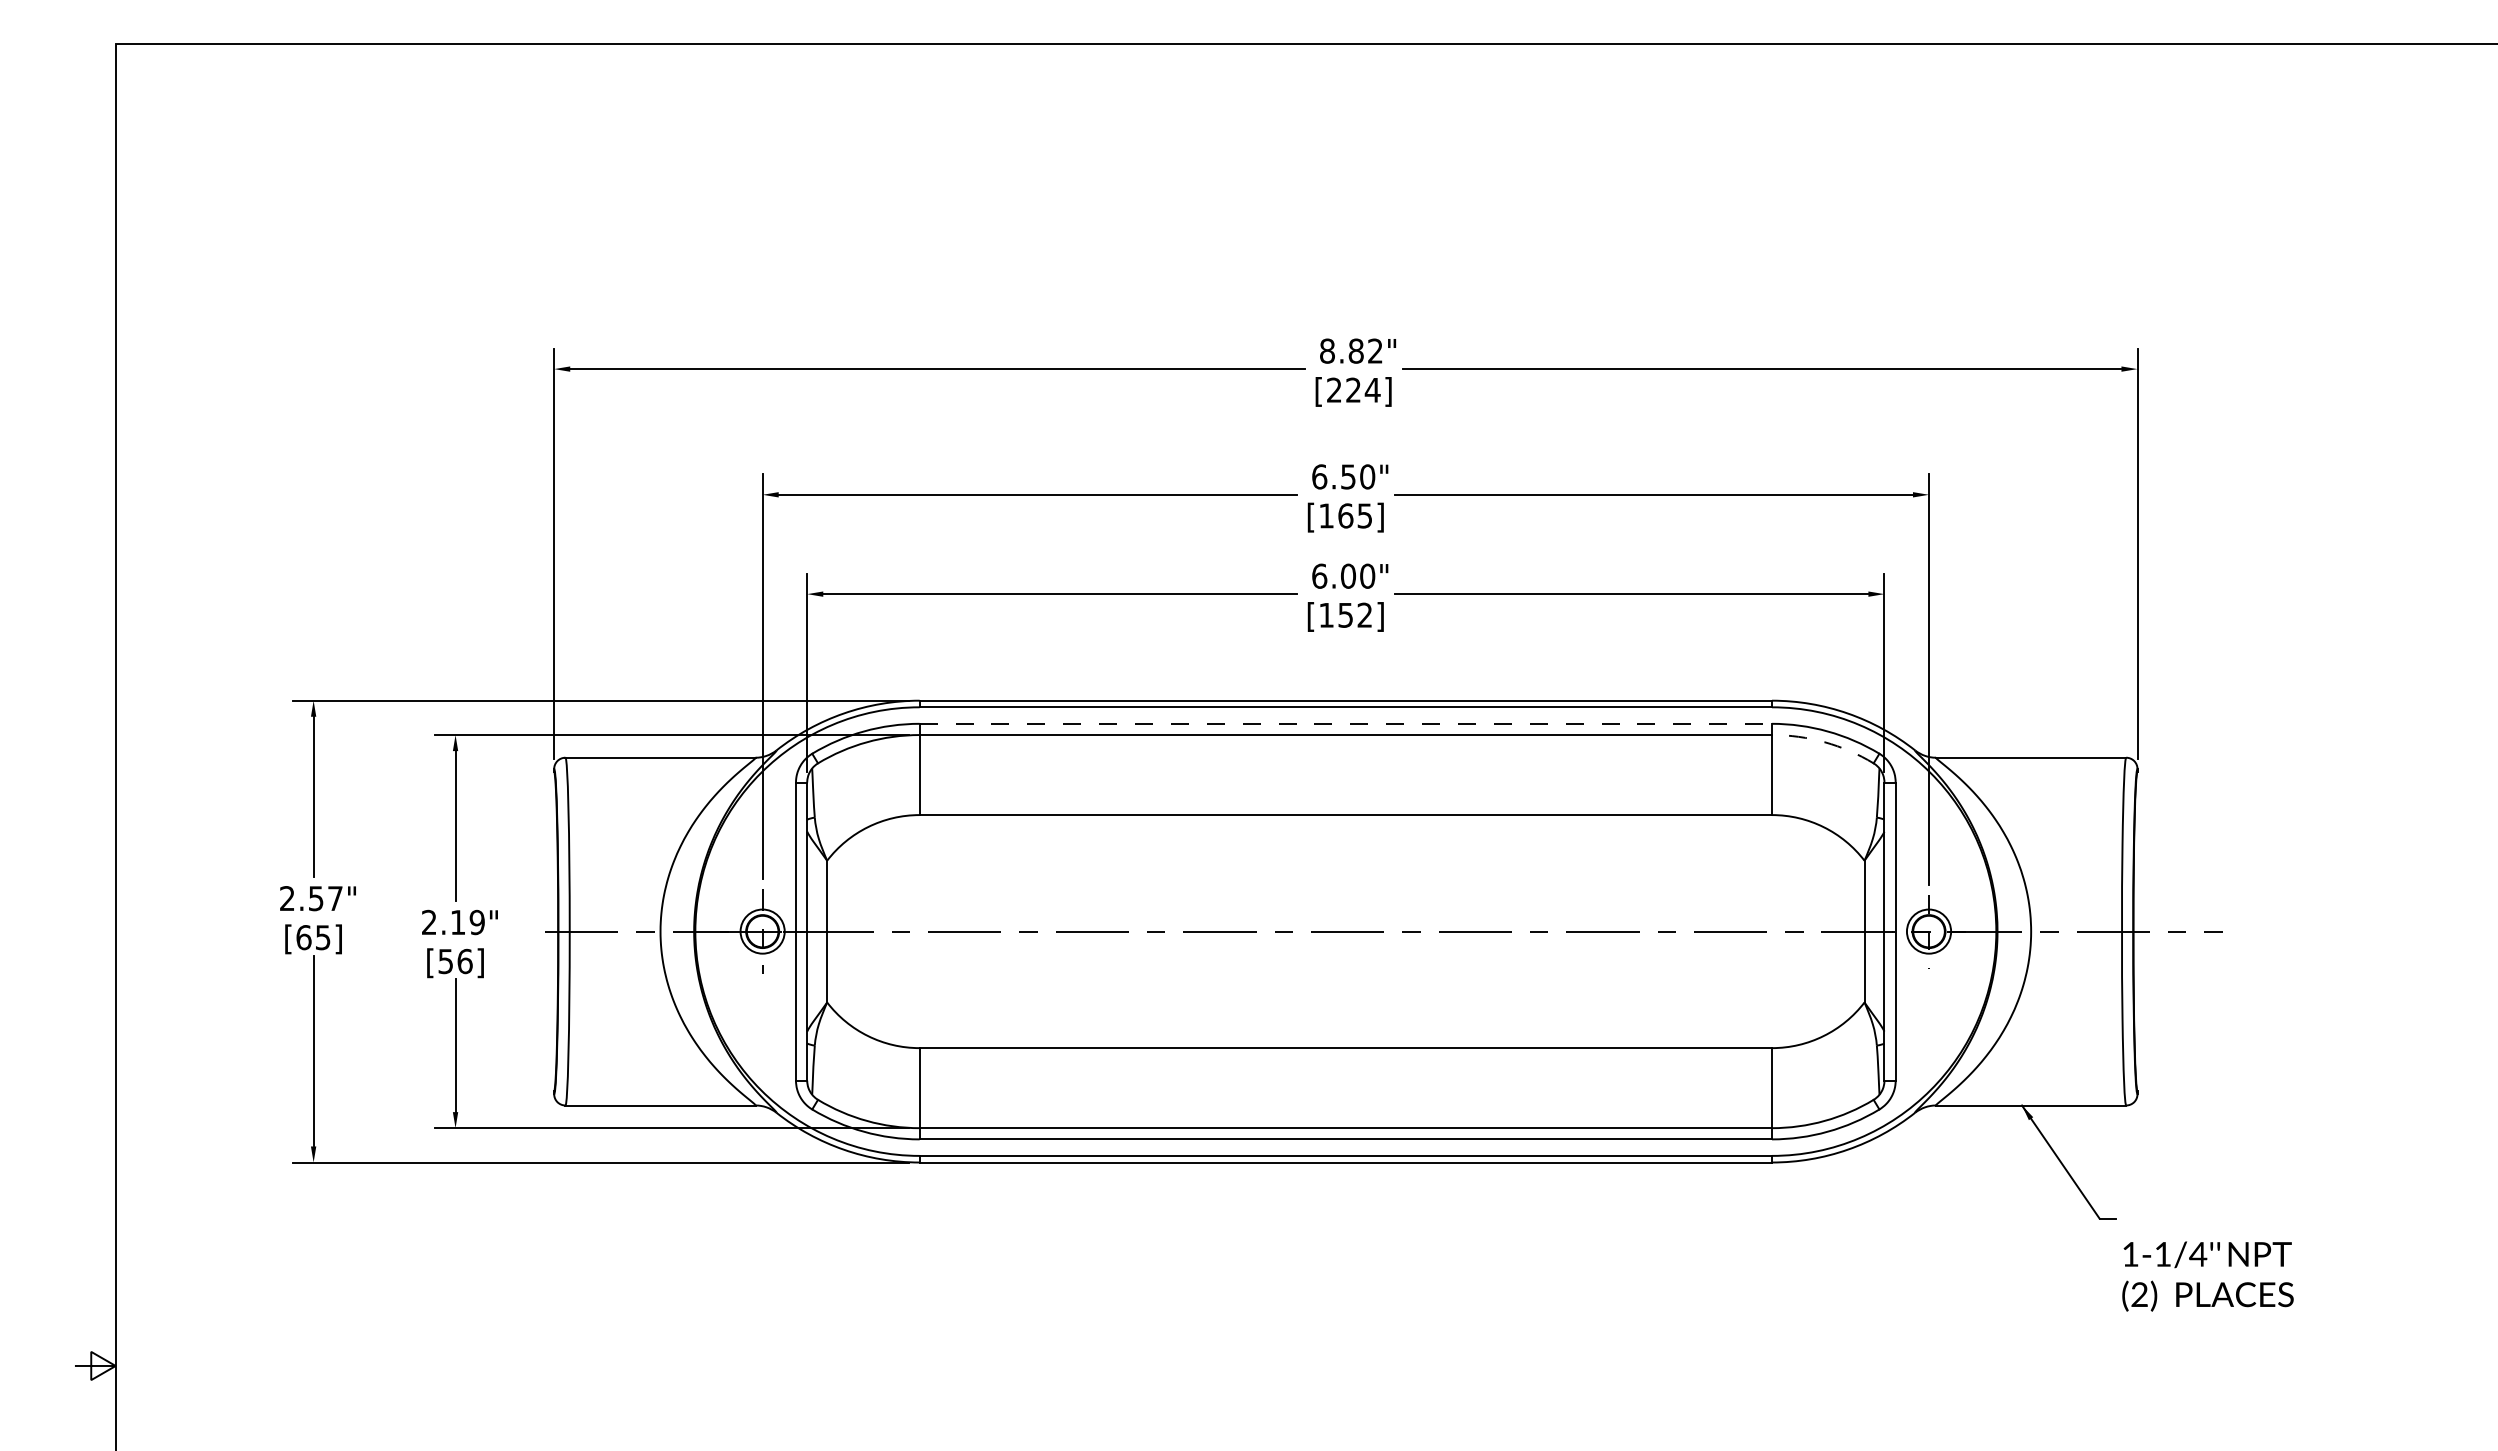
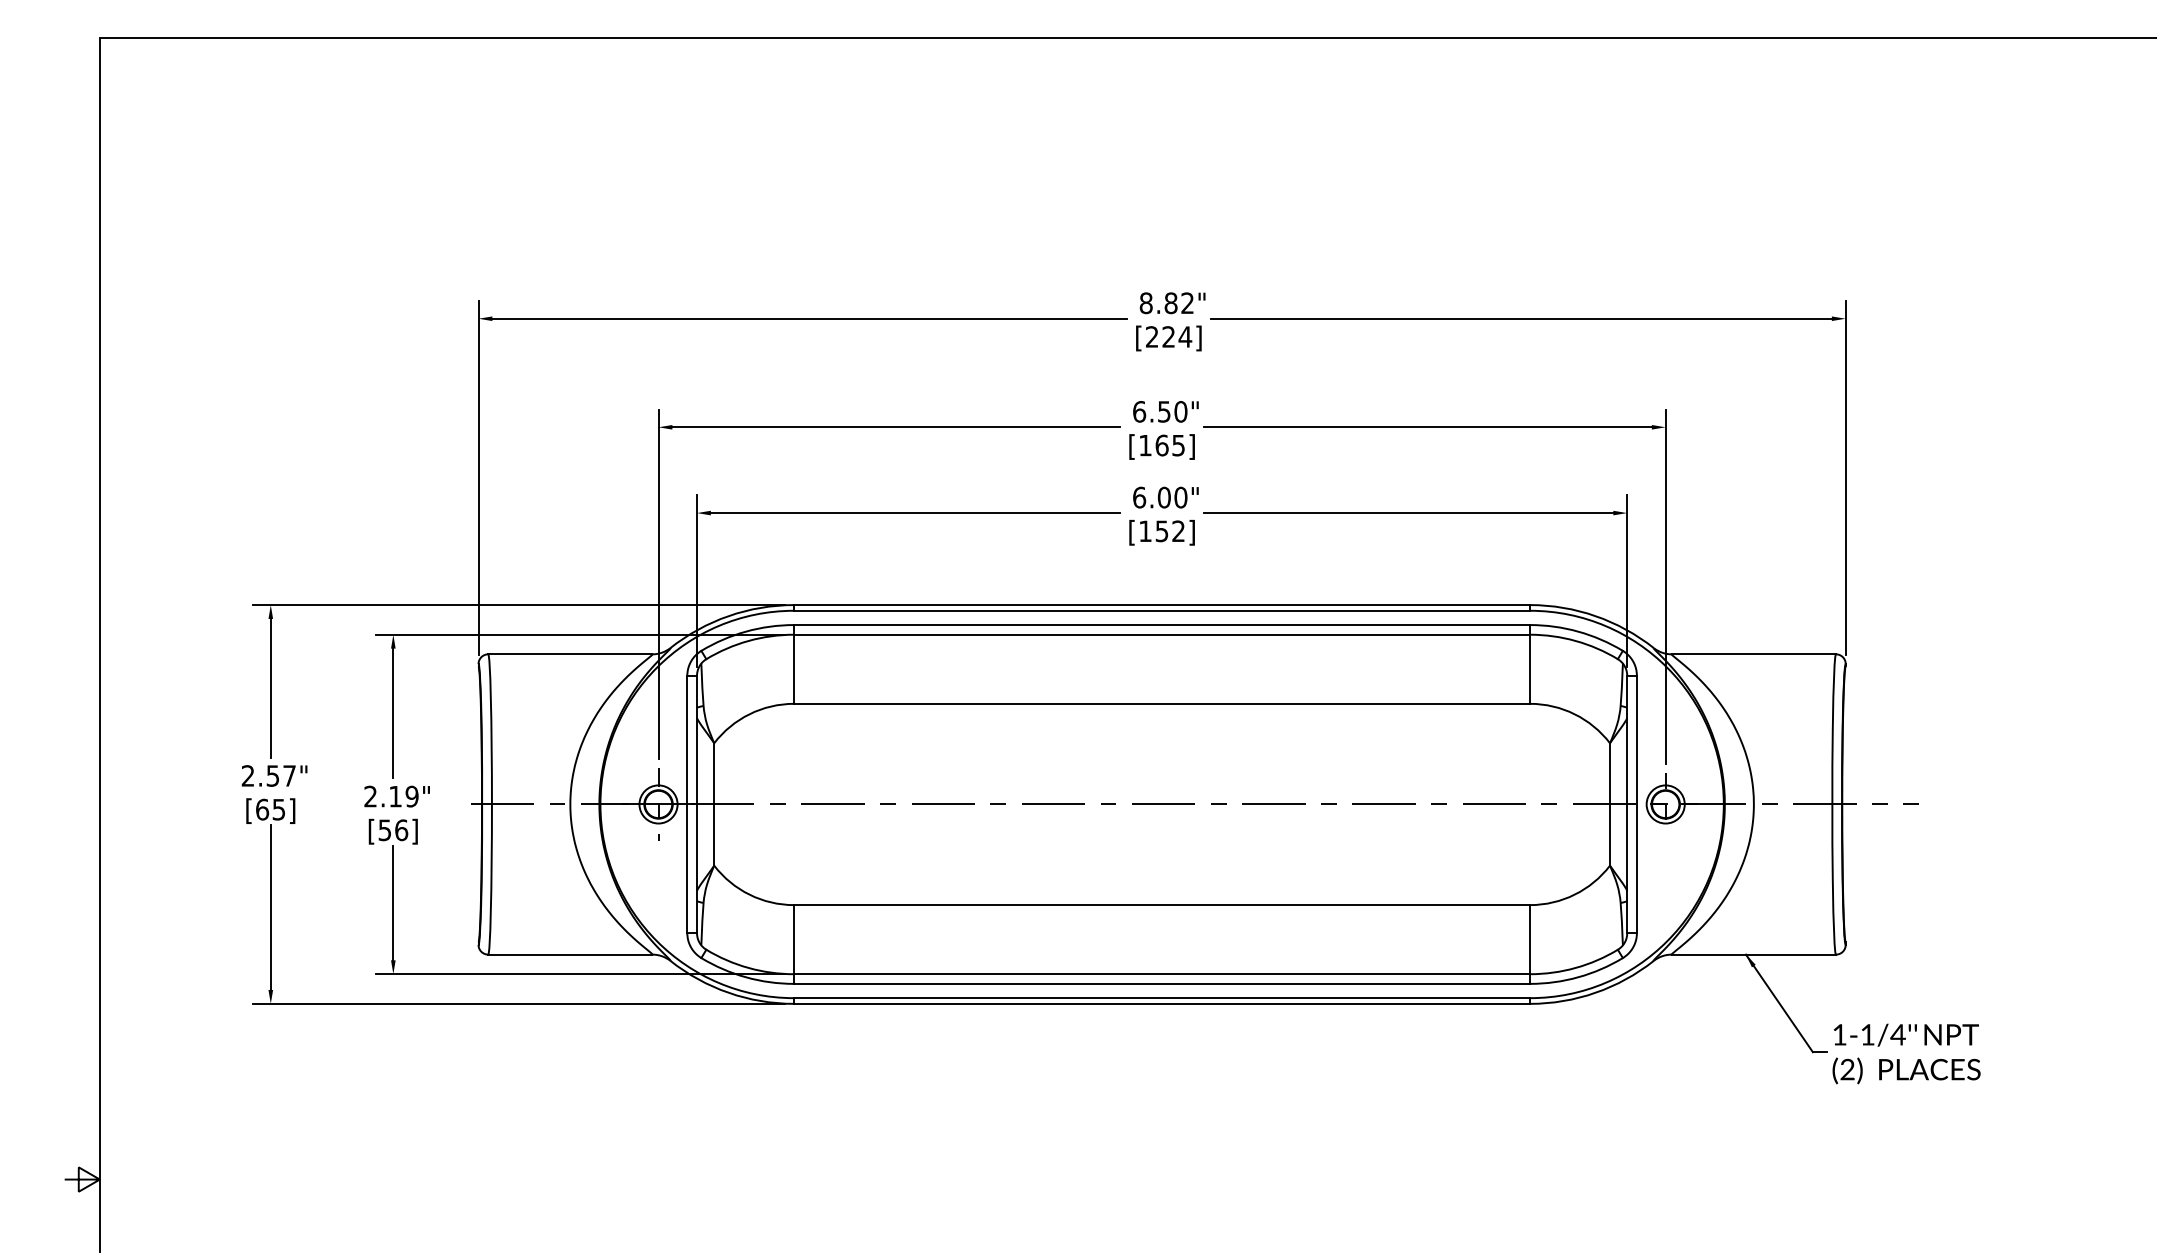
line: (1346, 723) -> (1162, 624), dashed -> solid
arc: (1824, 742) -> (1575, 641), dashed -> solid
text: (2207, 1276) -> (1906, 1053), moved

